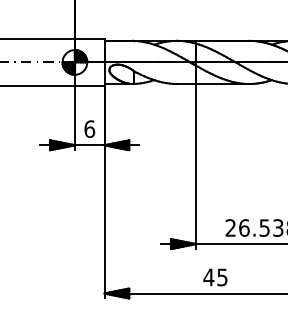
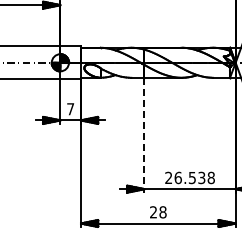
text: (89, 129) -> (70, 109), 6 -> 7
line: (195, 166) -> (144, 135), solid -> dashed
text: (214, 277) -> (157, 212), 45 -> 28

